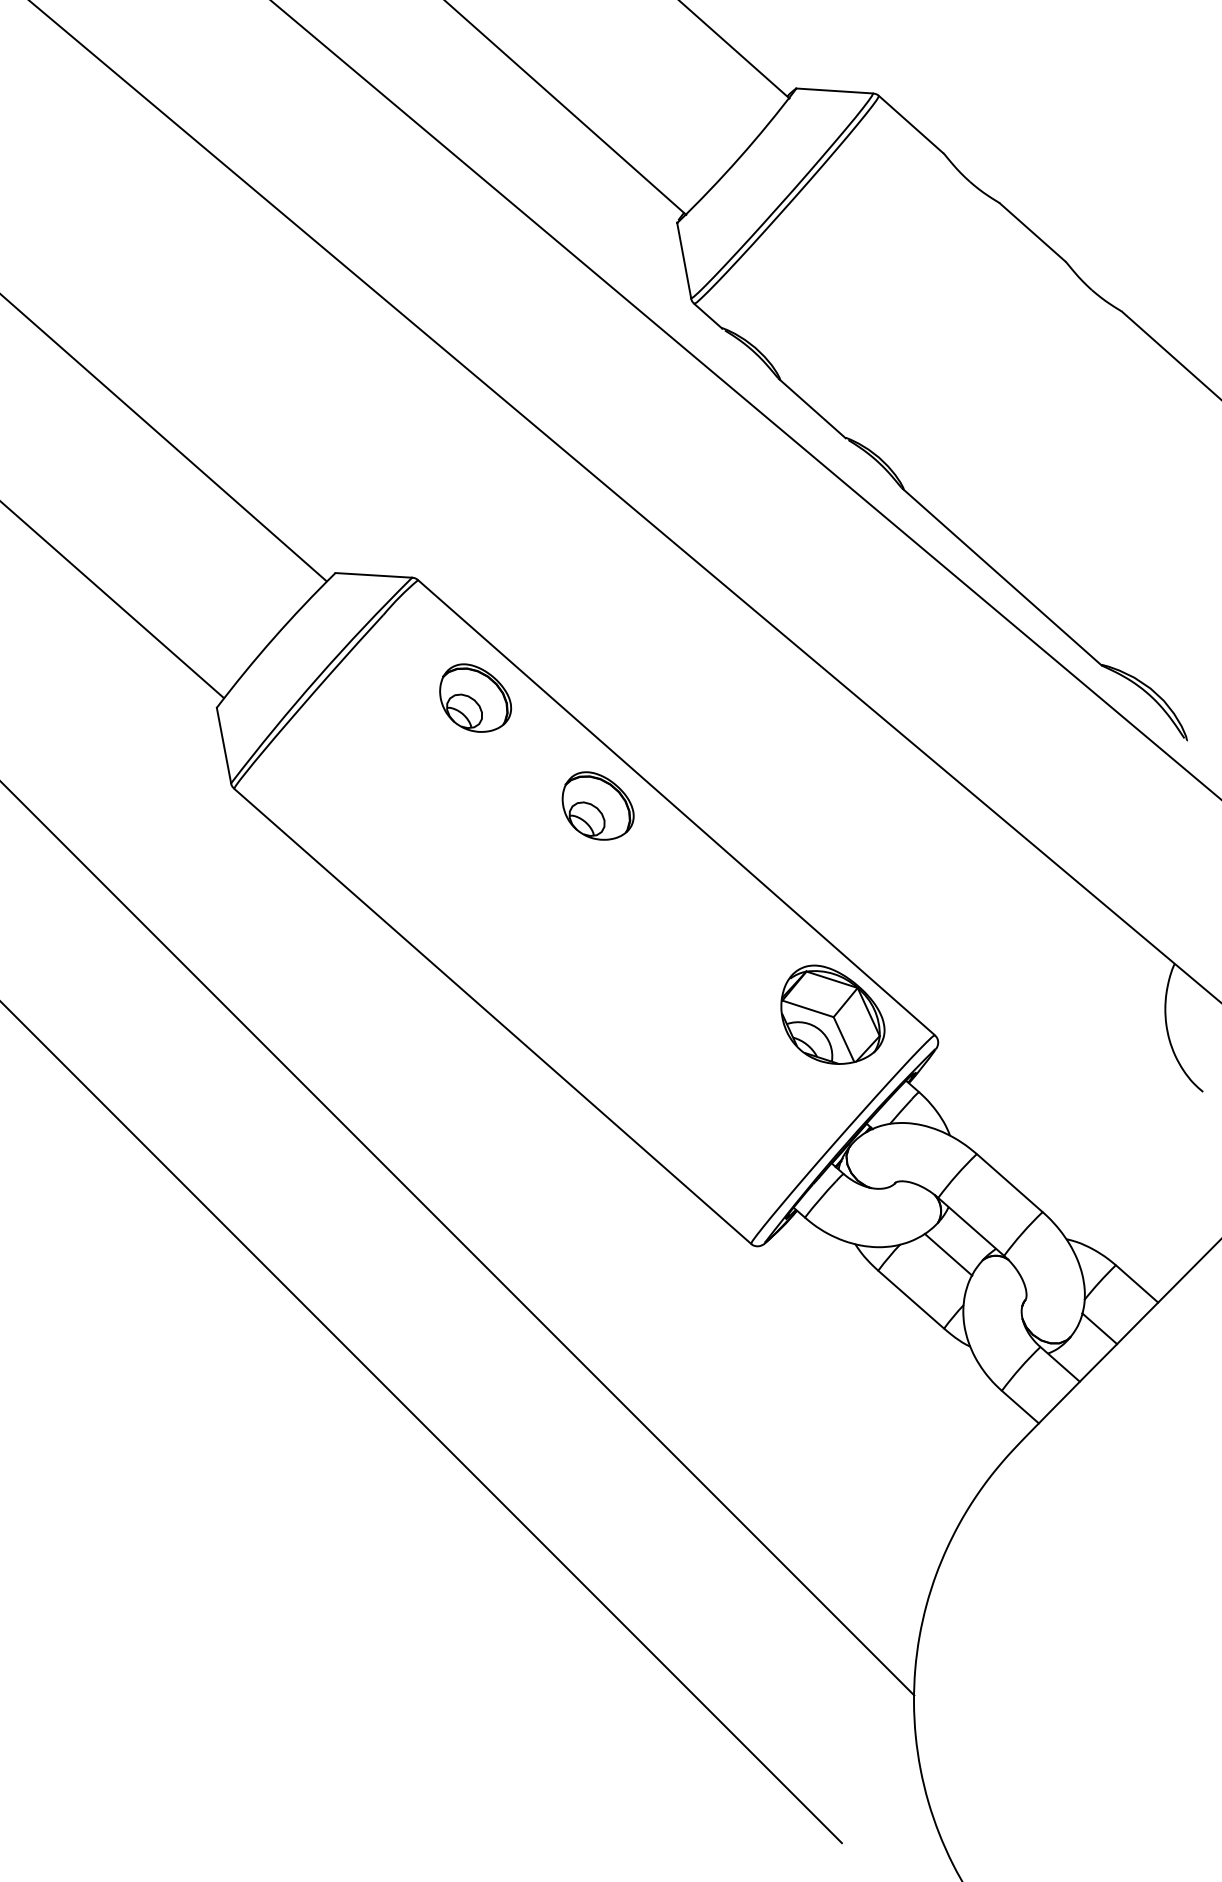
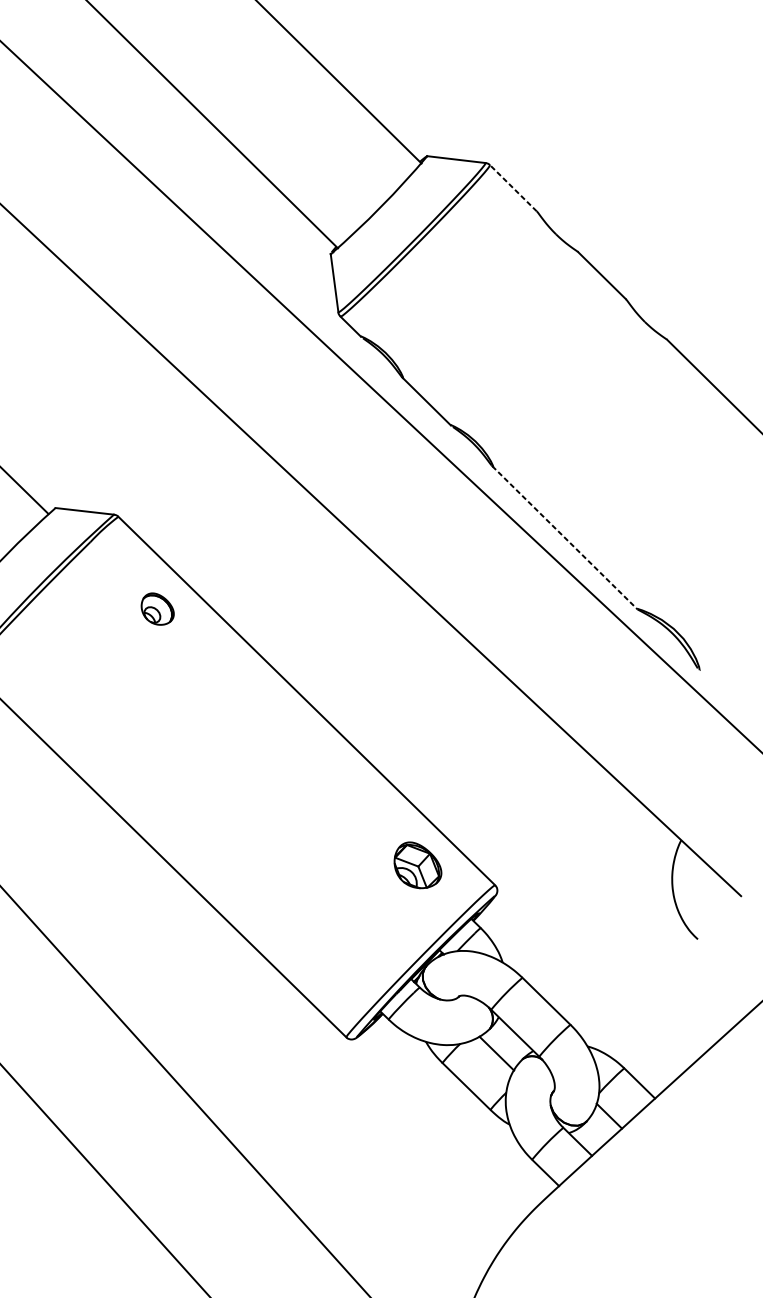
line: (910, 124) -> (513, 188), solid -> dashed
line: (1002, 577) -> (565, 538), solid -> dashed
part: (475, 697) -> (157, 608), size x0.6
part: (597, 805) -> (246, 696), removed
part: (832, 1014) -> (417, 865), size x0.6

